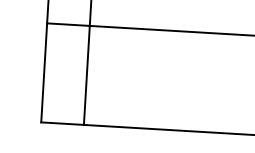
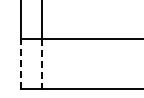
line: (43, 72) -> (20, 63), solid -> dashed
line: (87, 77) -> (42, 64), solid -> dashed

